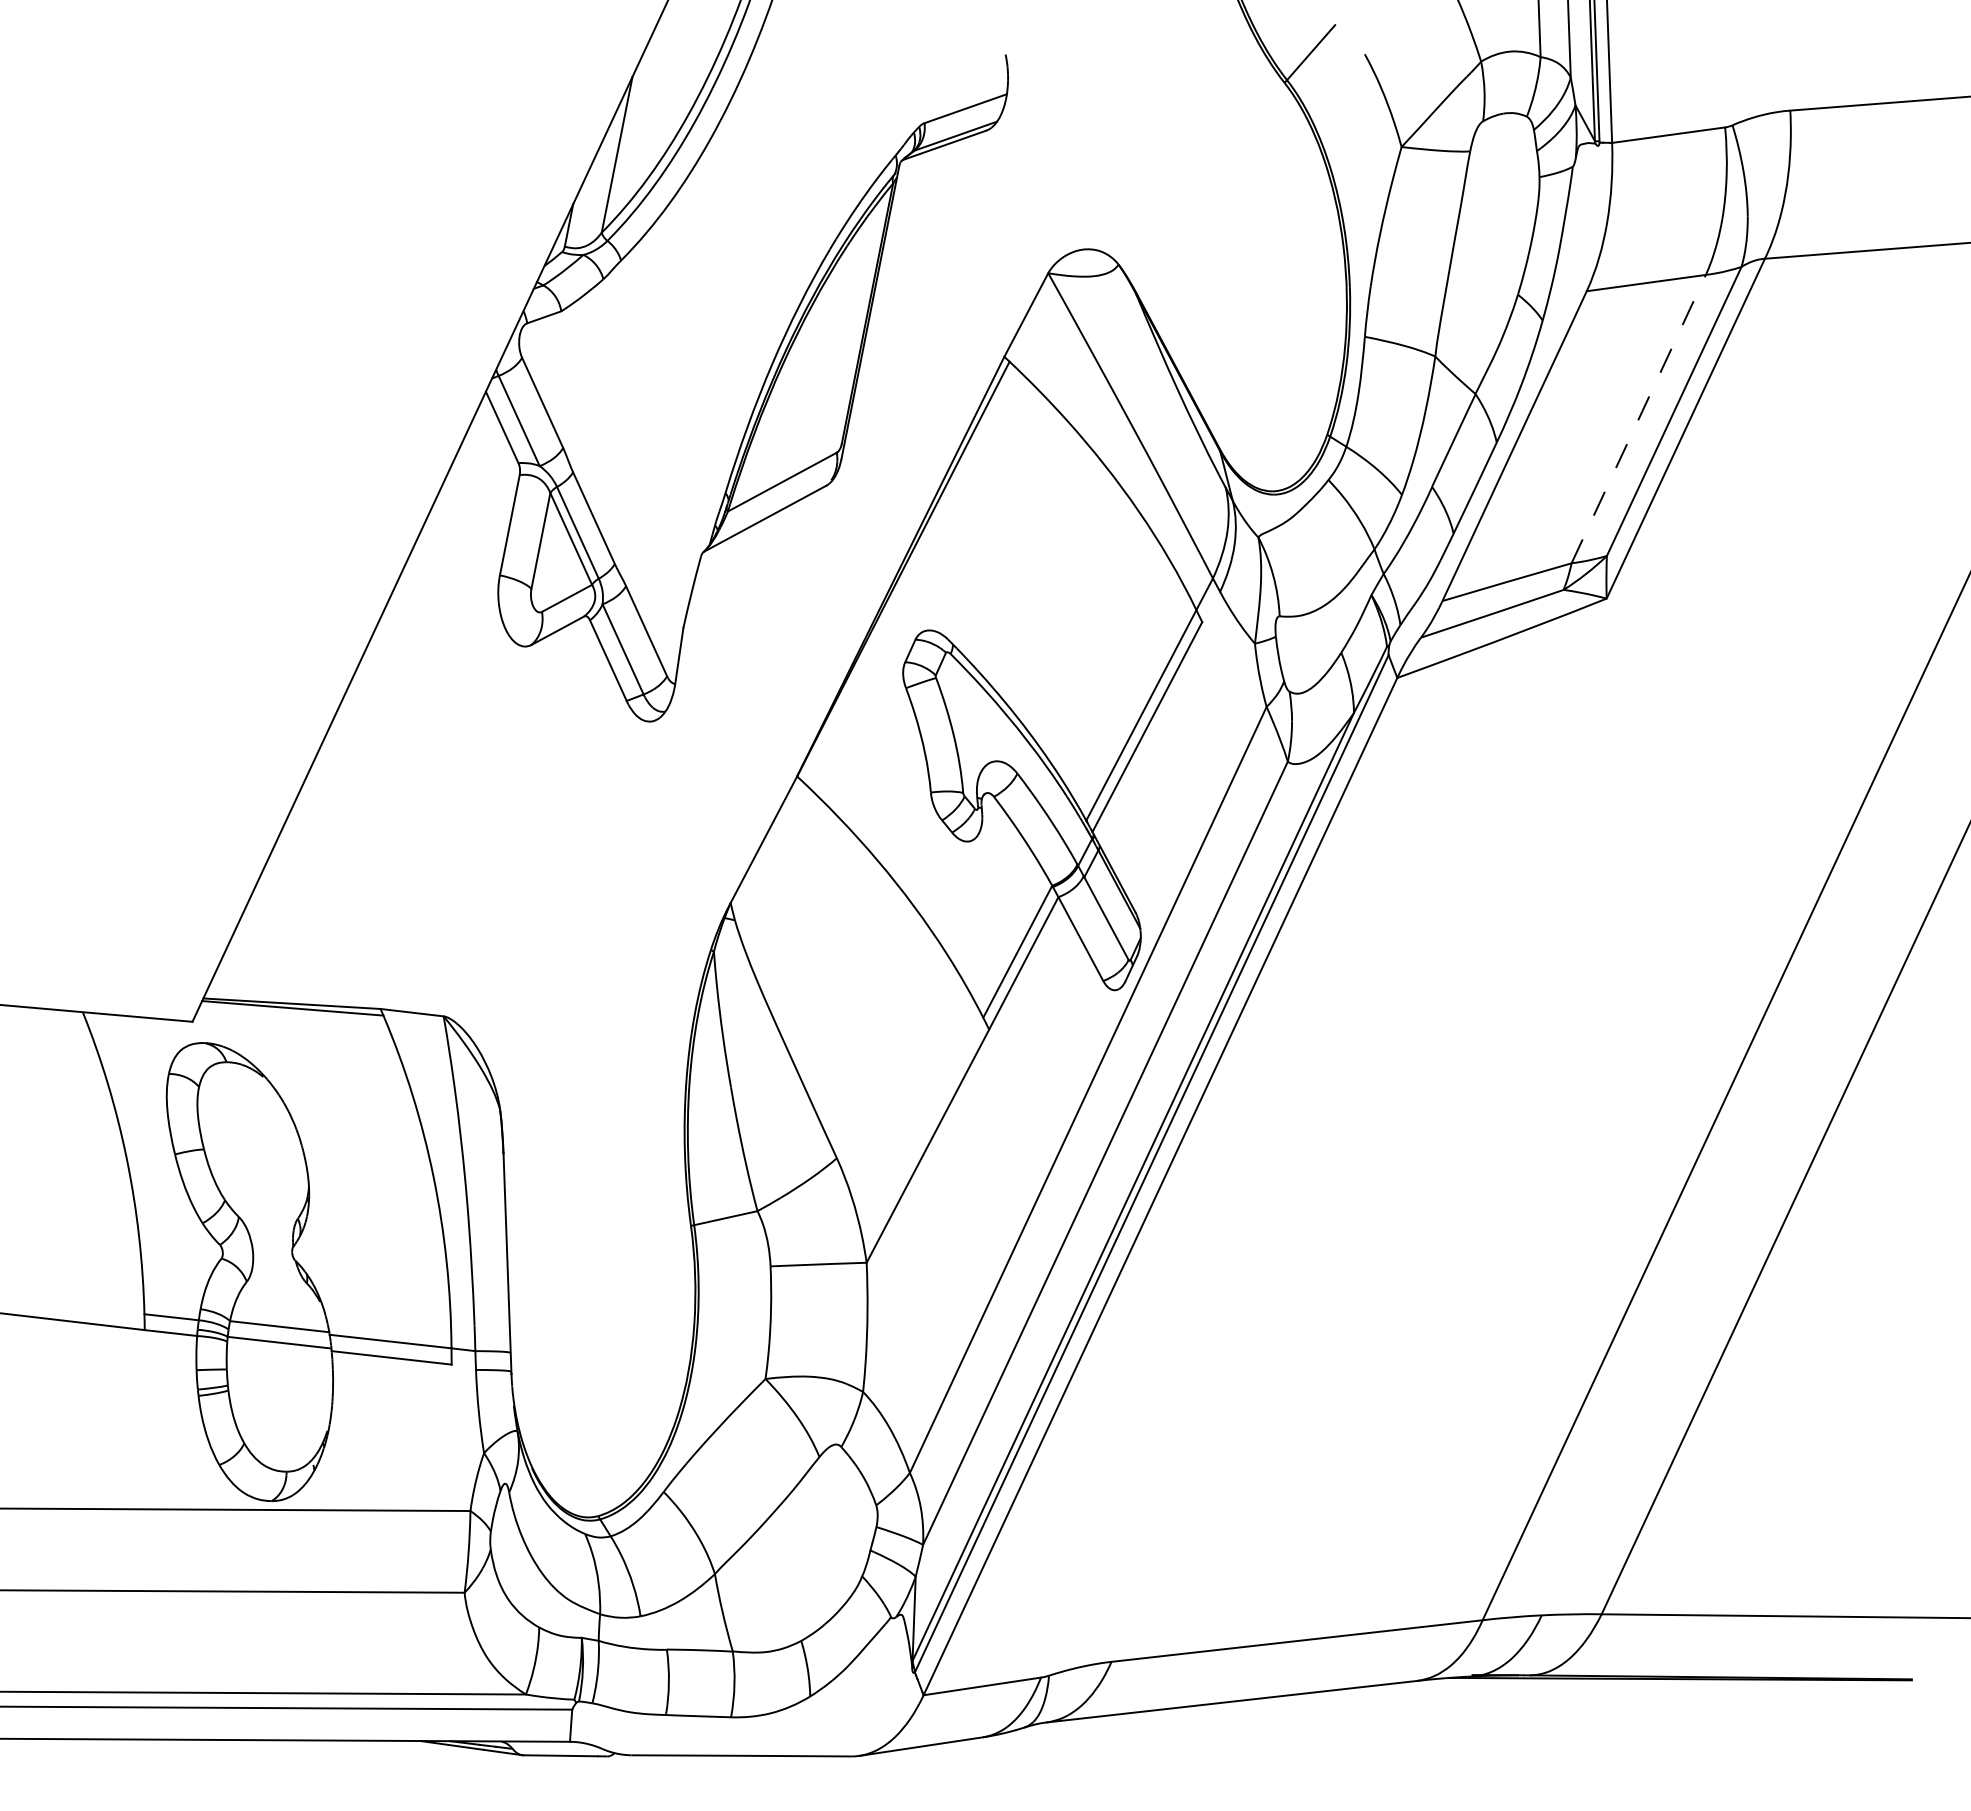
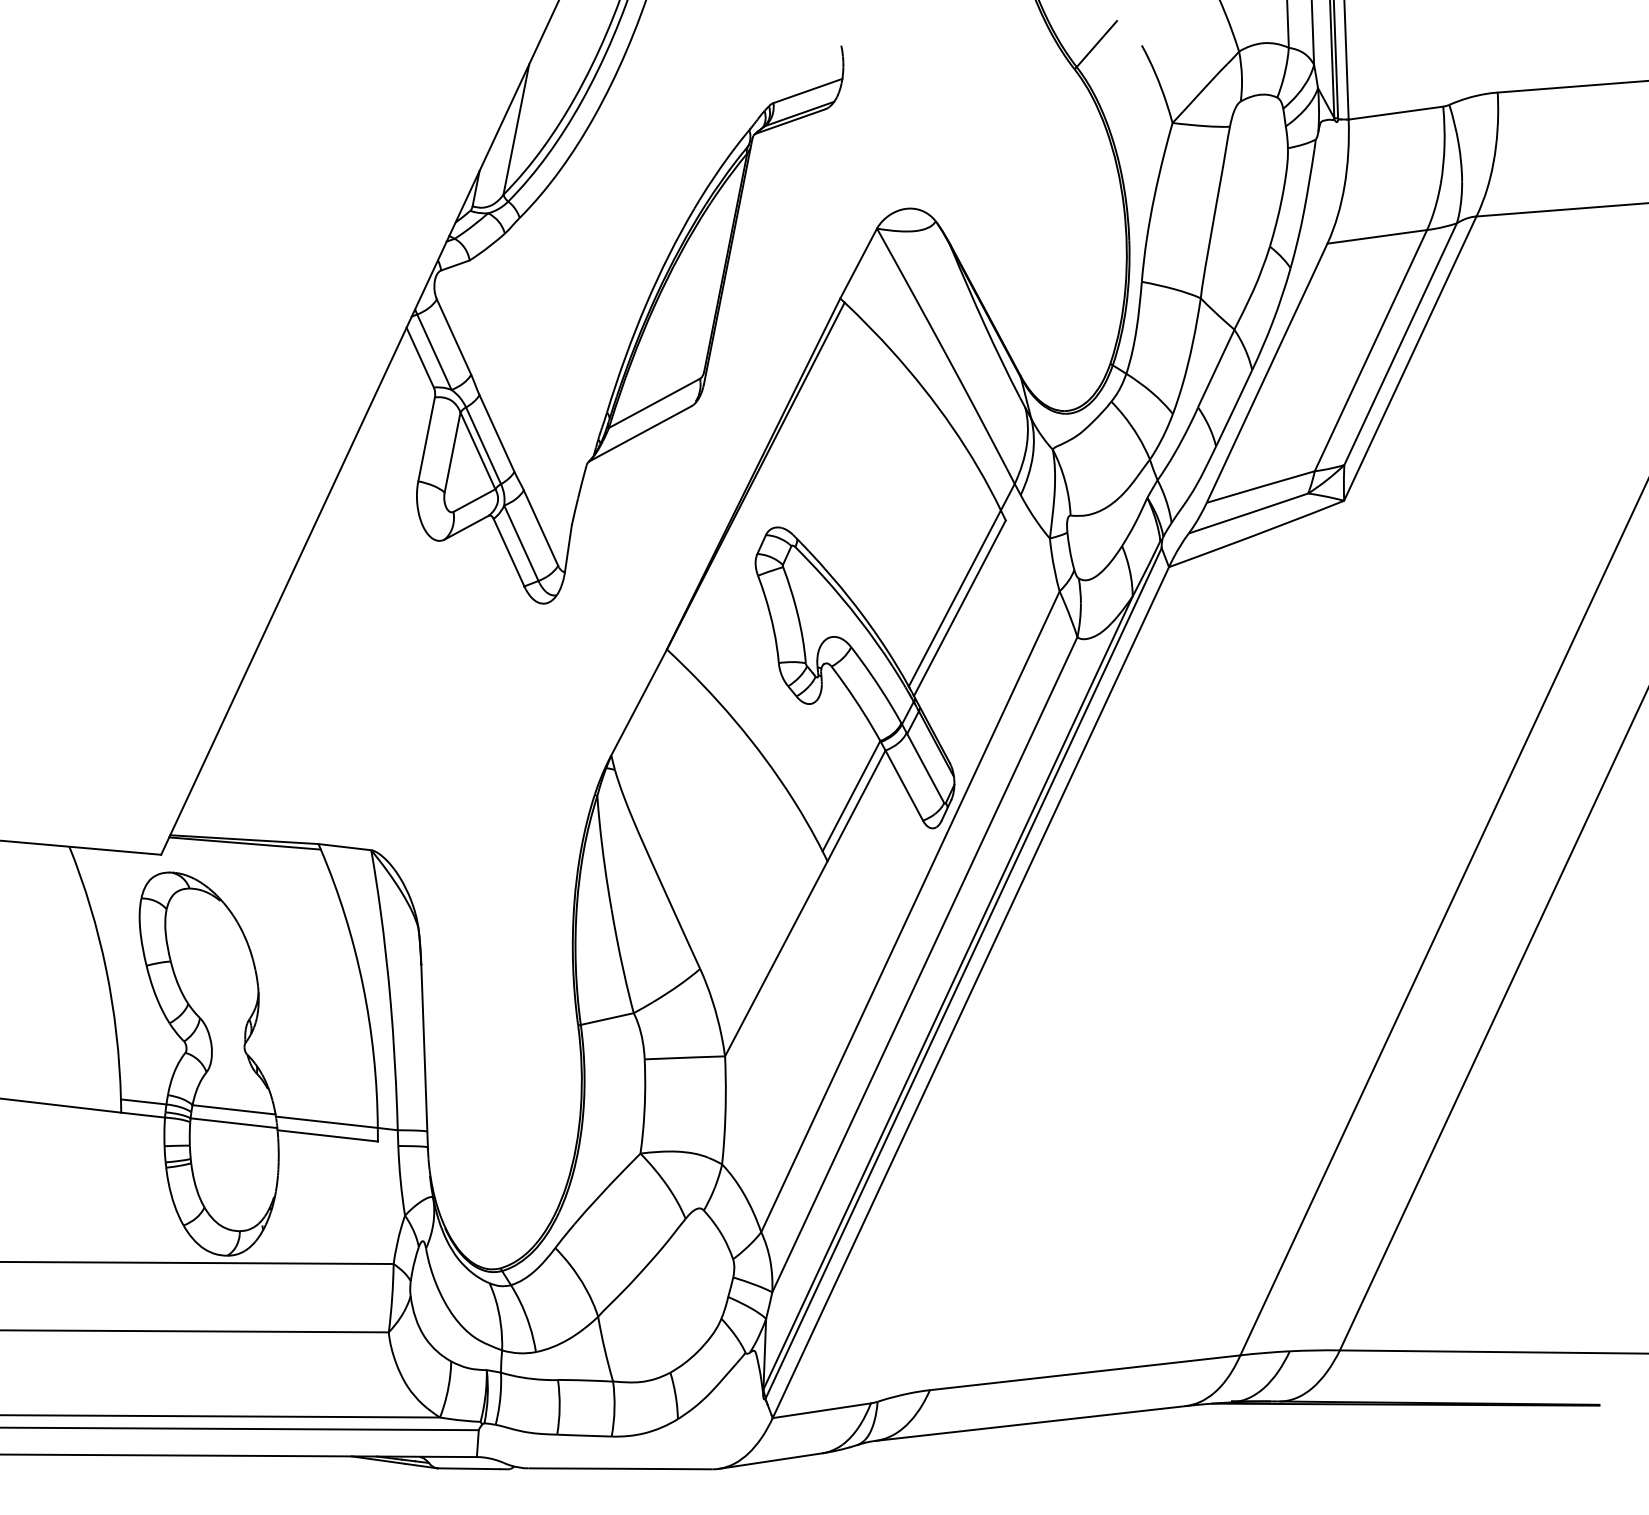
line: (1638, 418) -> (1370, 350), dashed -> solid

